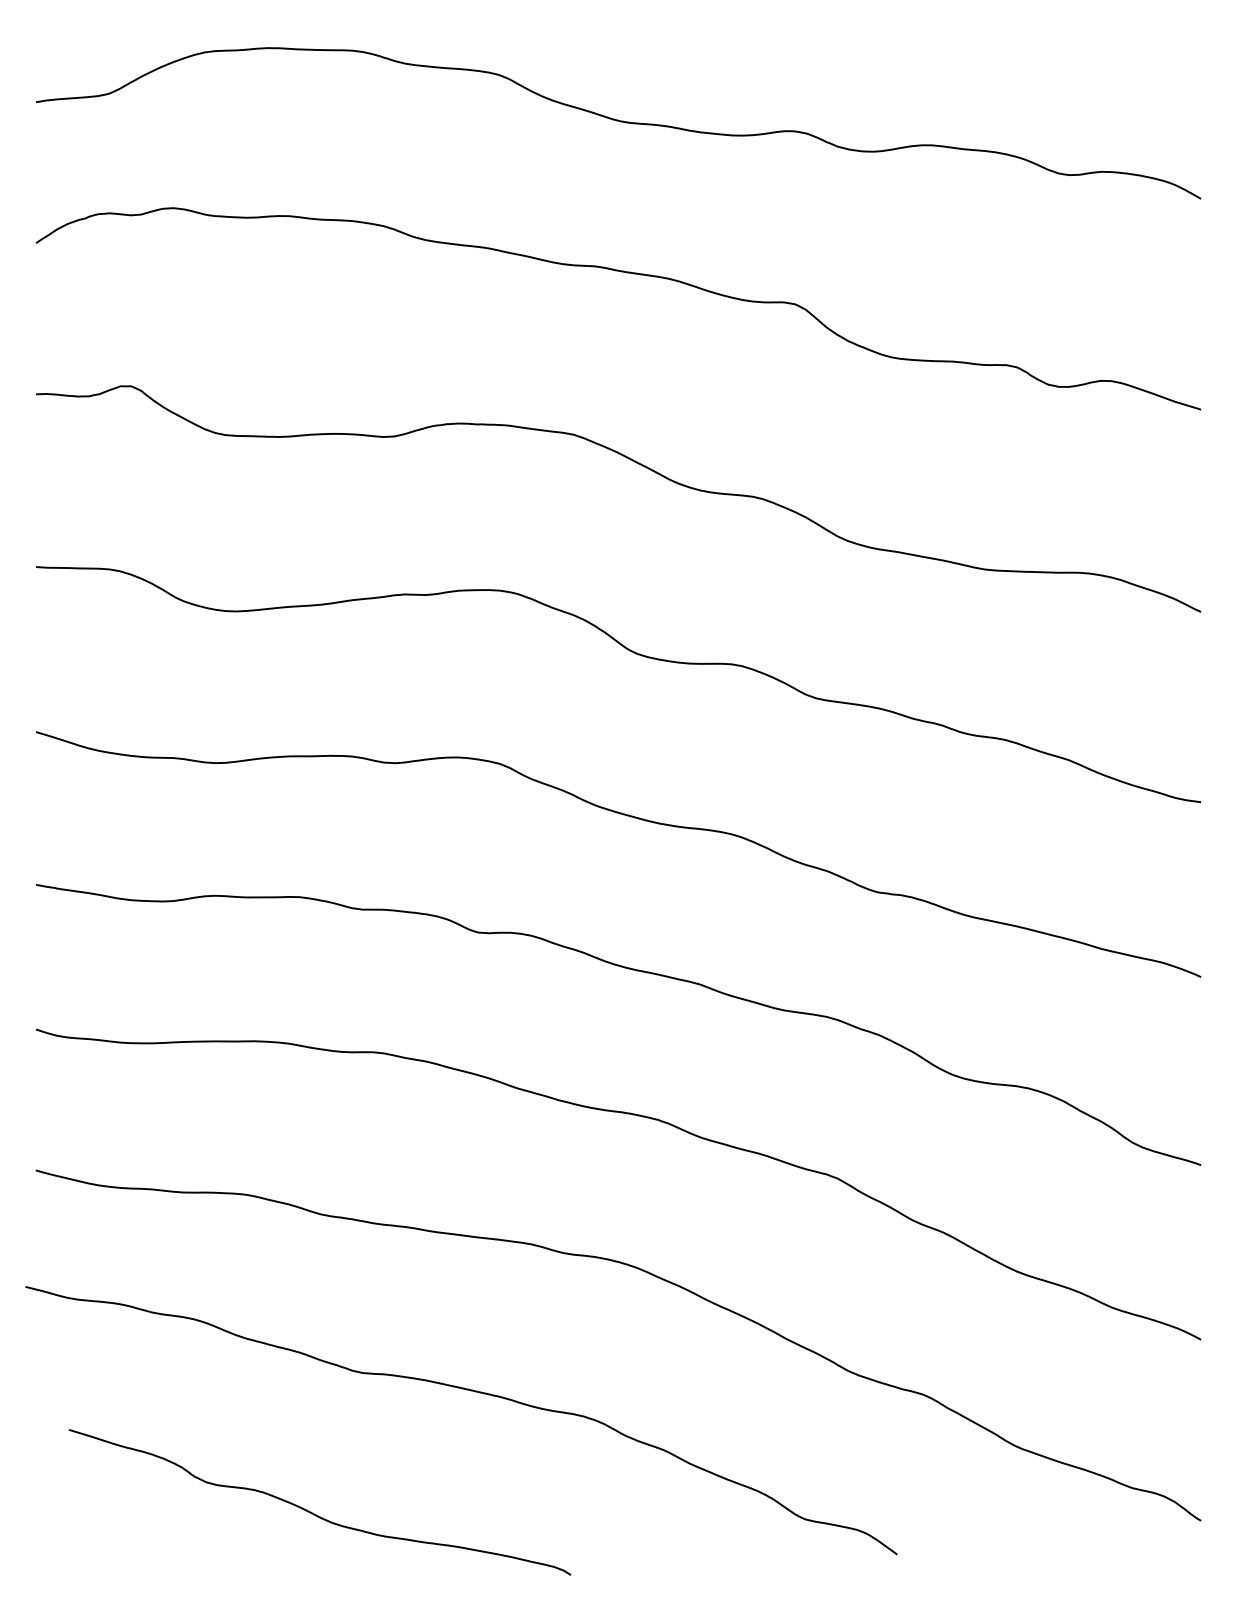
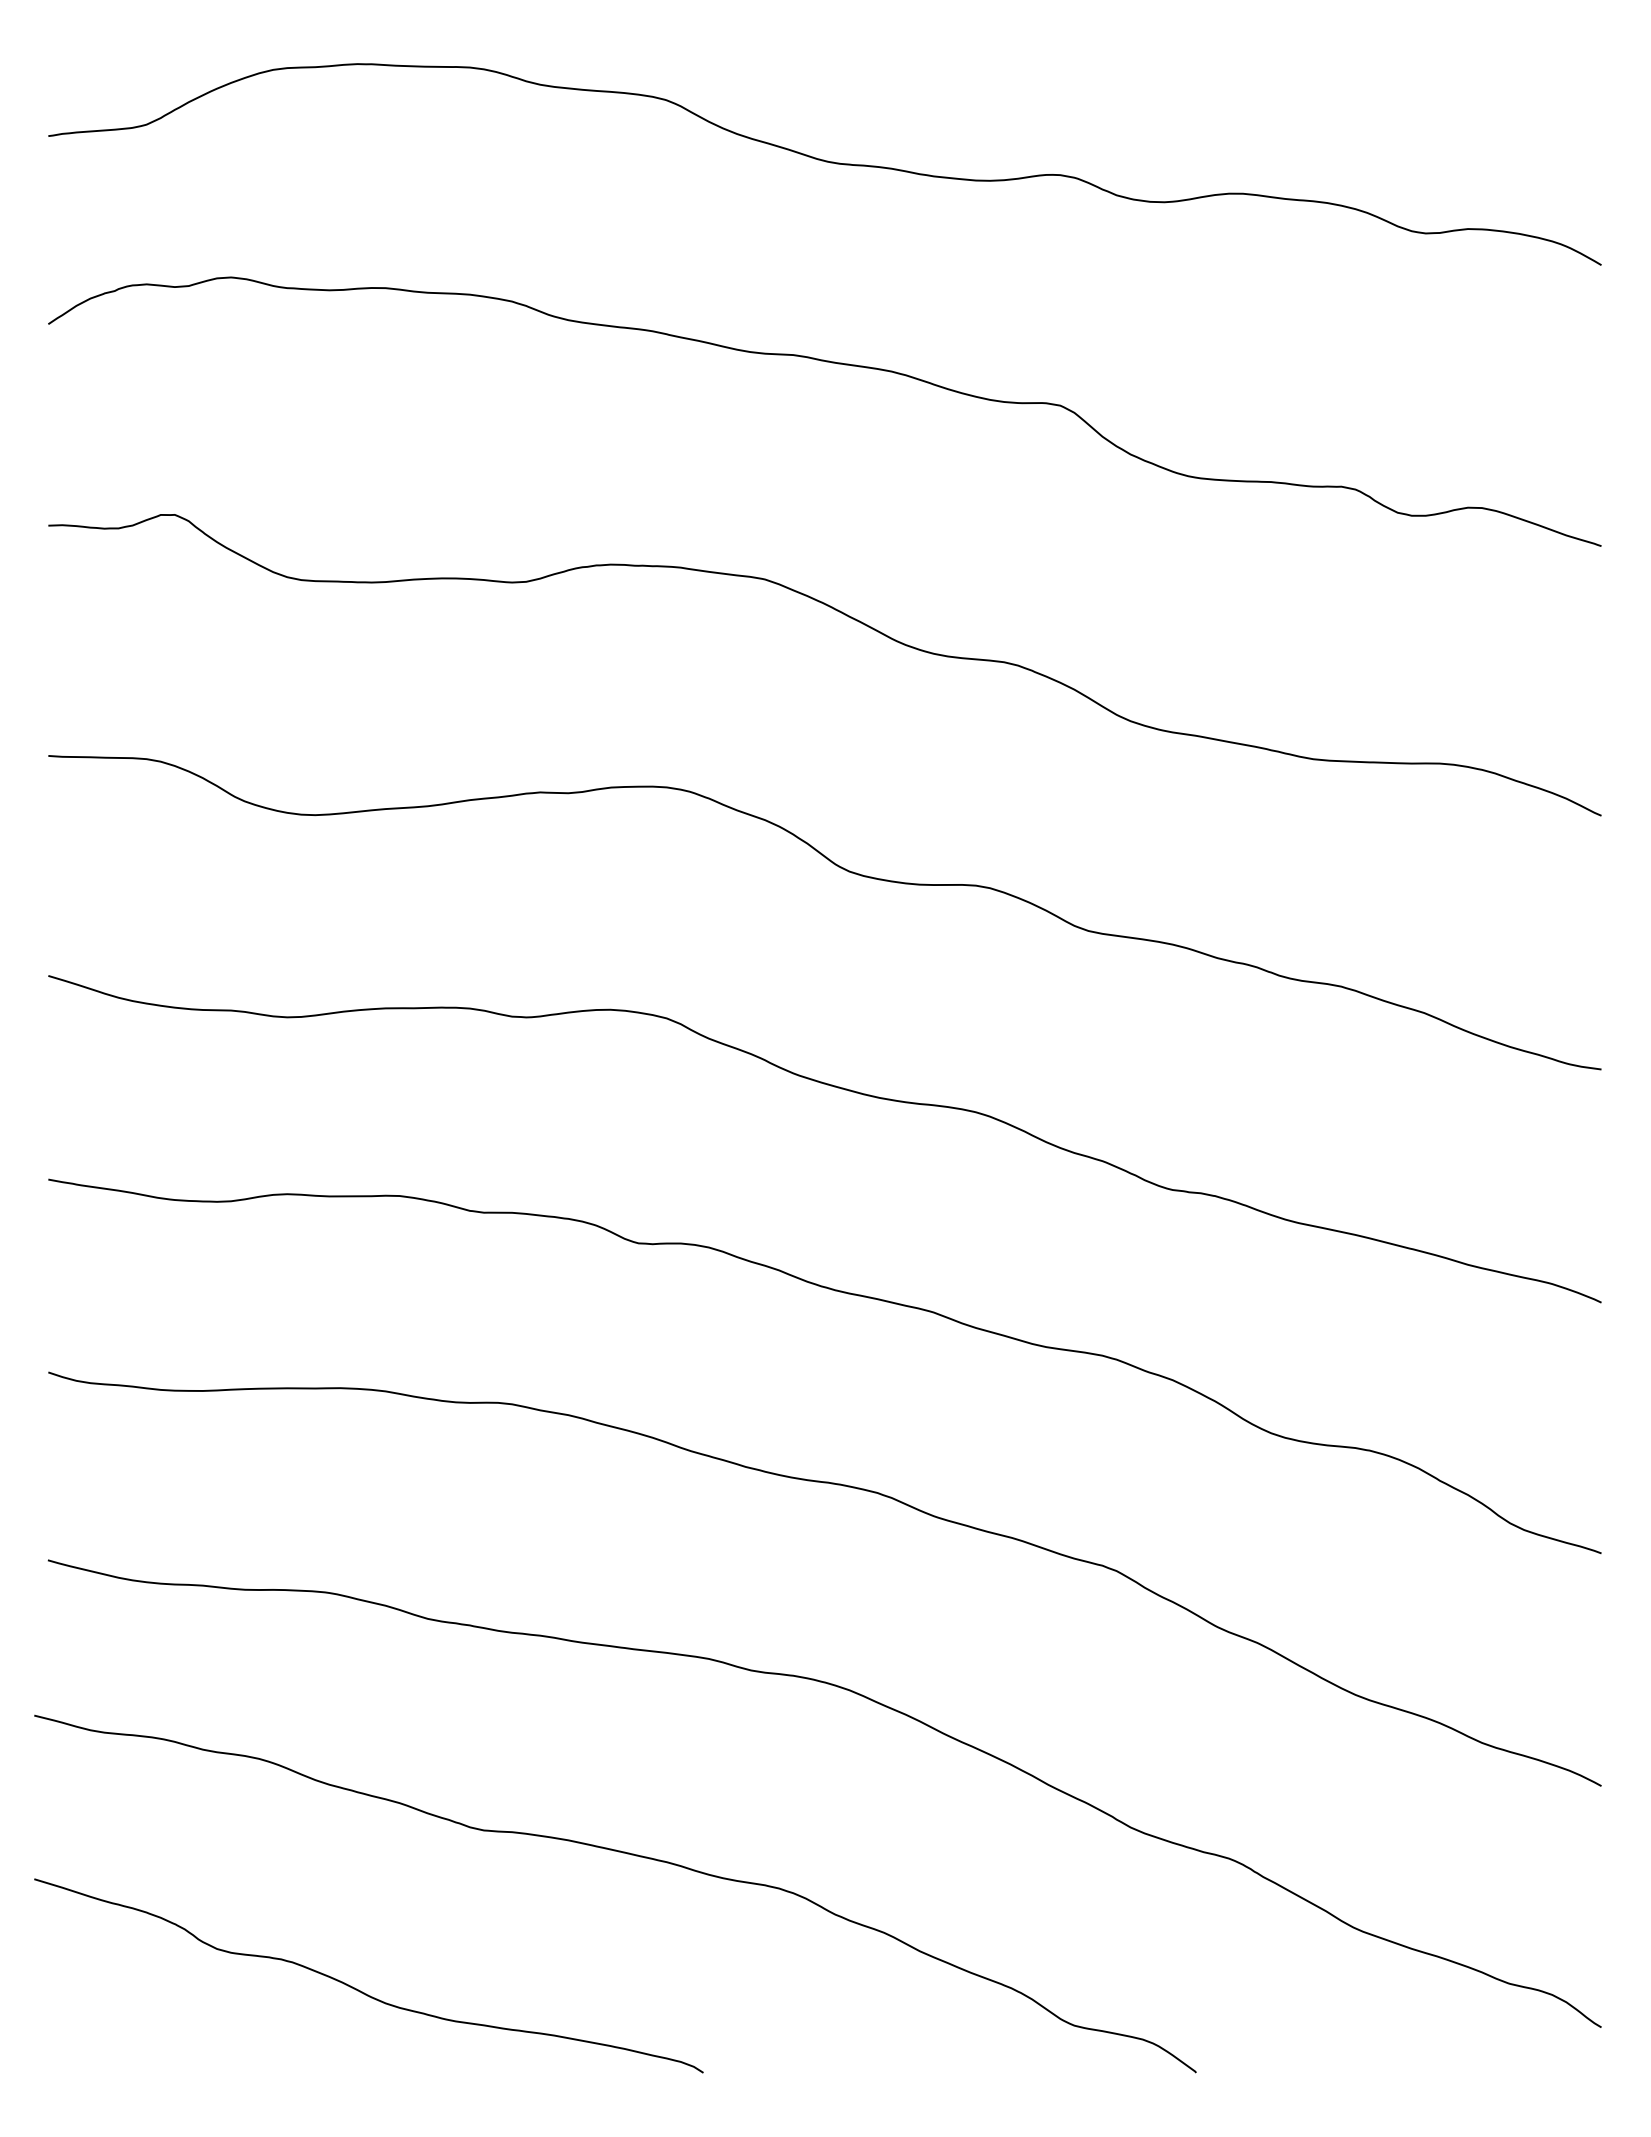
curve: (313, 1513) -> (360, 1990), moved

